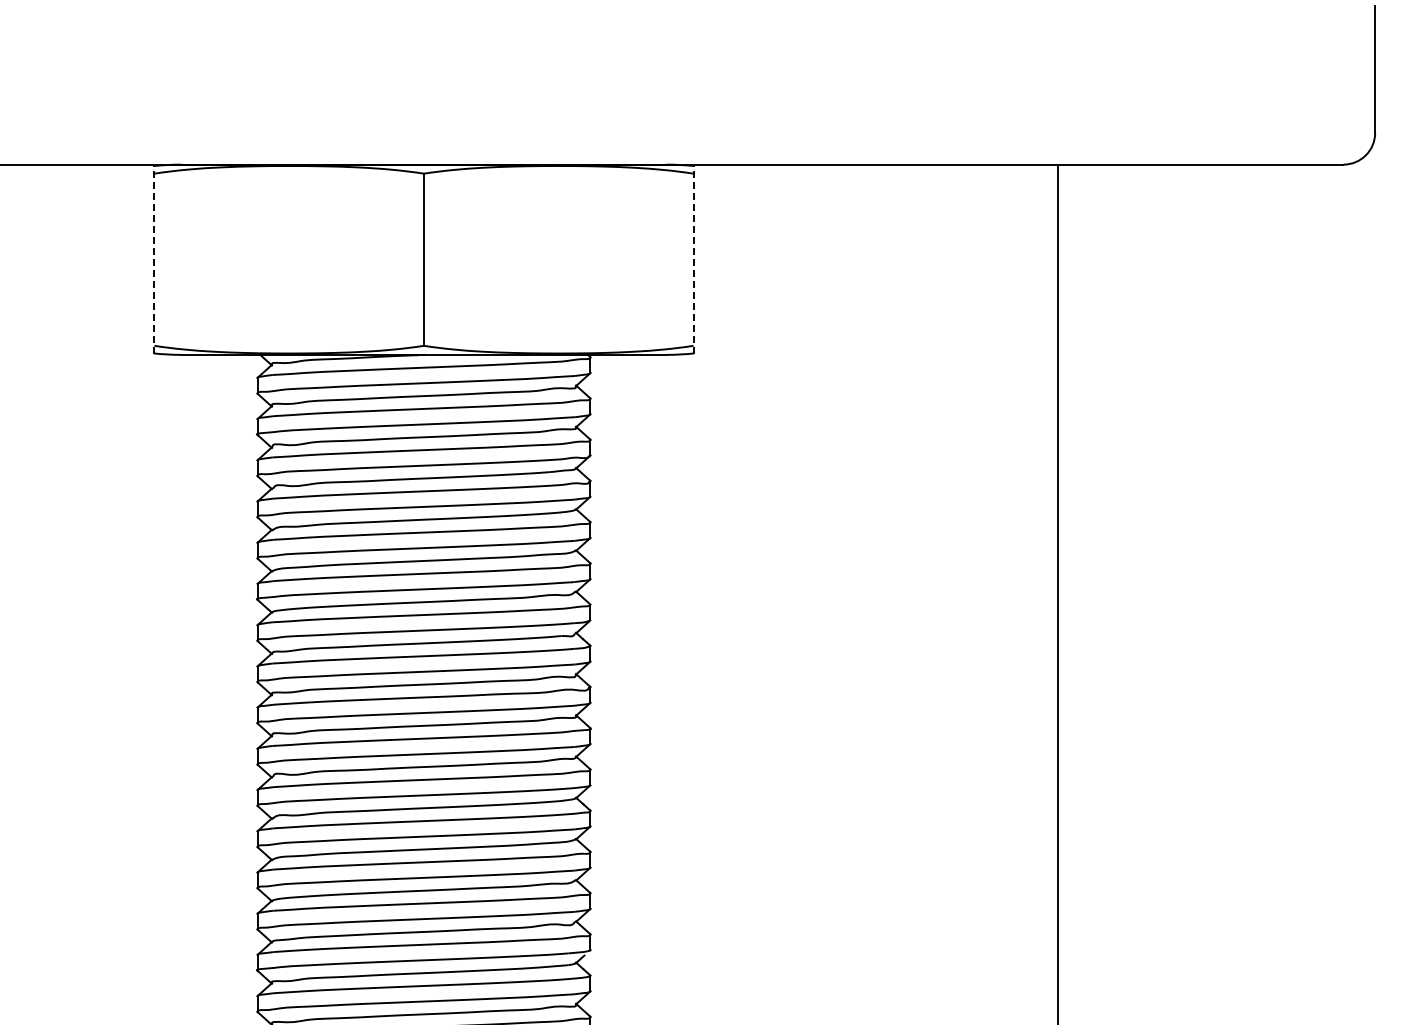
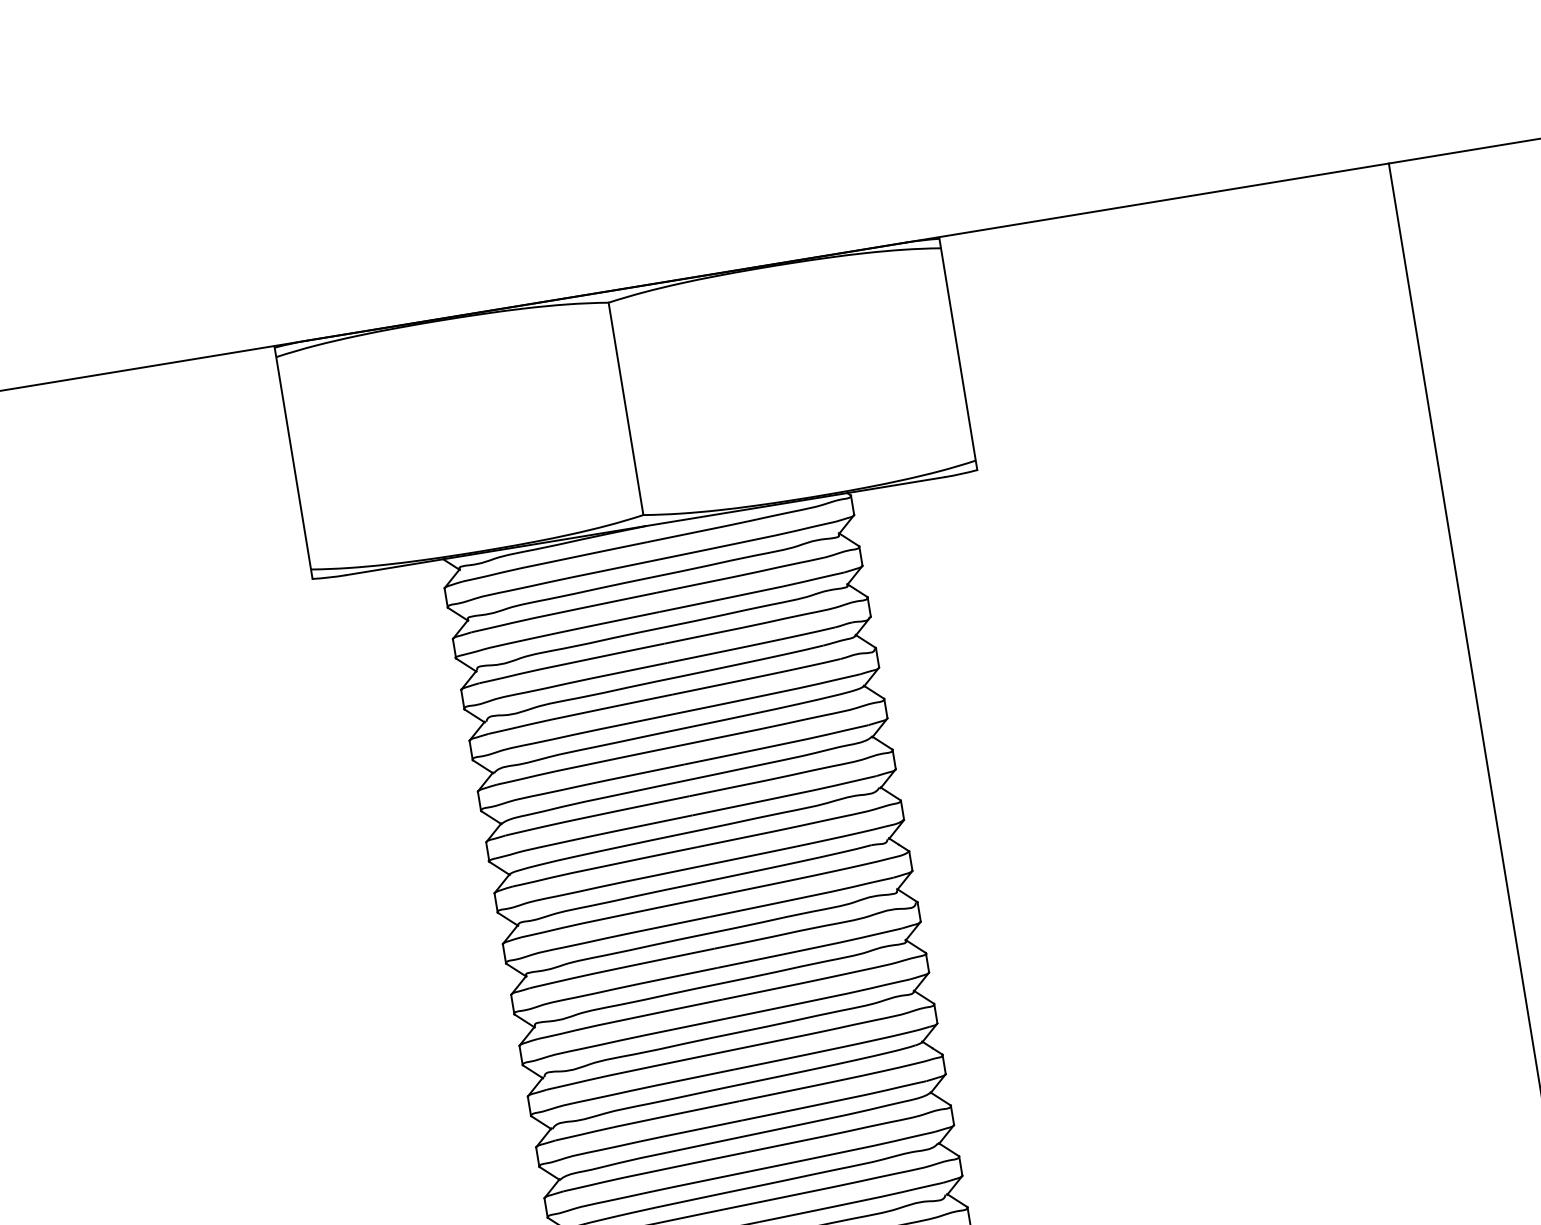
line: (154, 259) -> (293, 463), dashed -> solid
line: (693, 259) -> (958, 354), dashed -> solid

